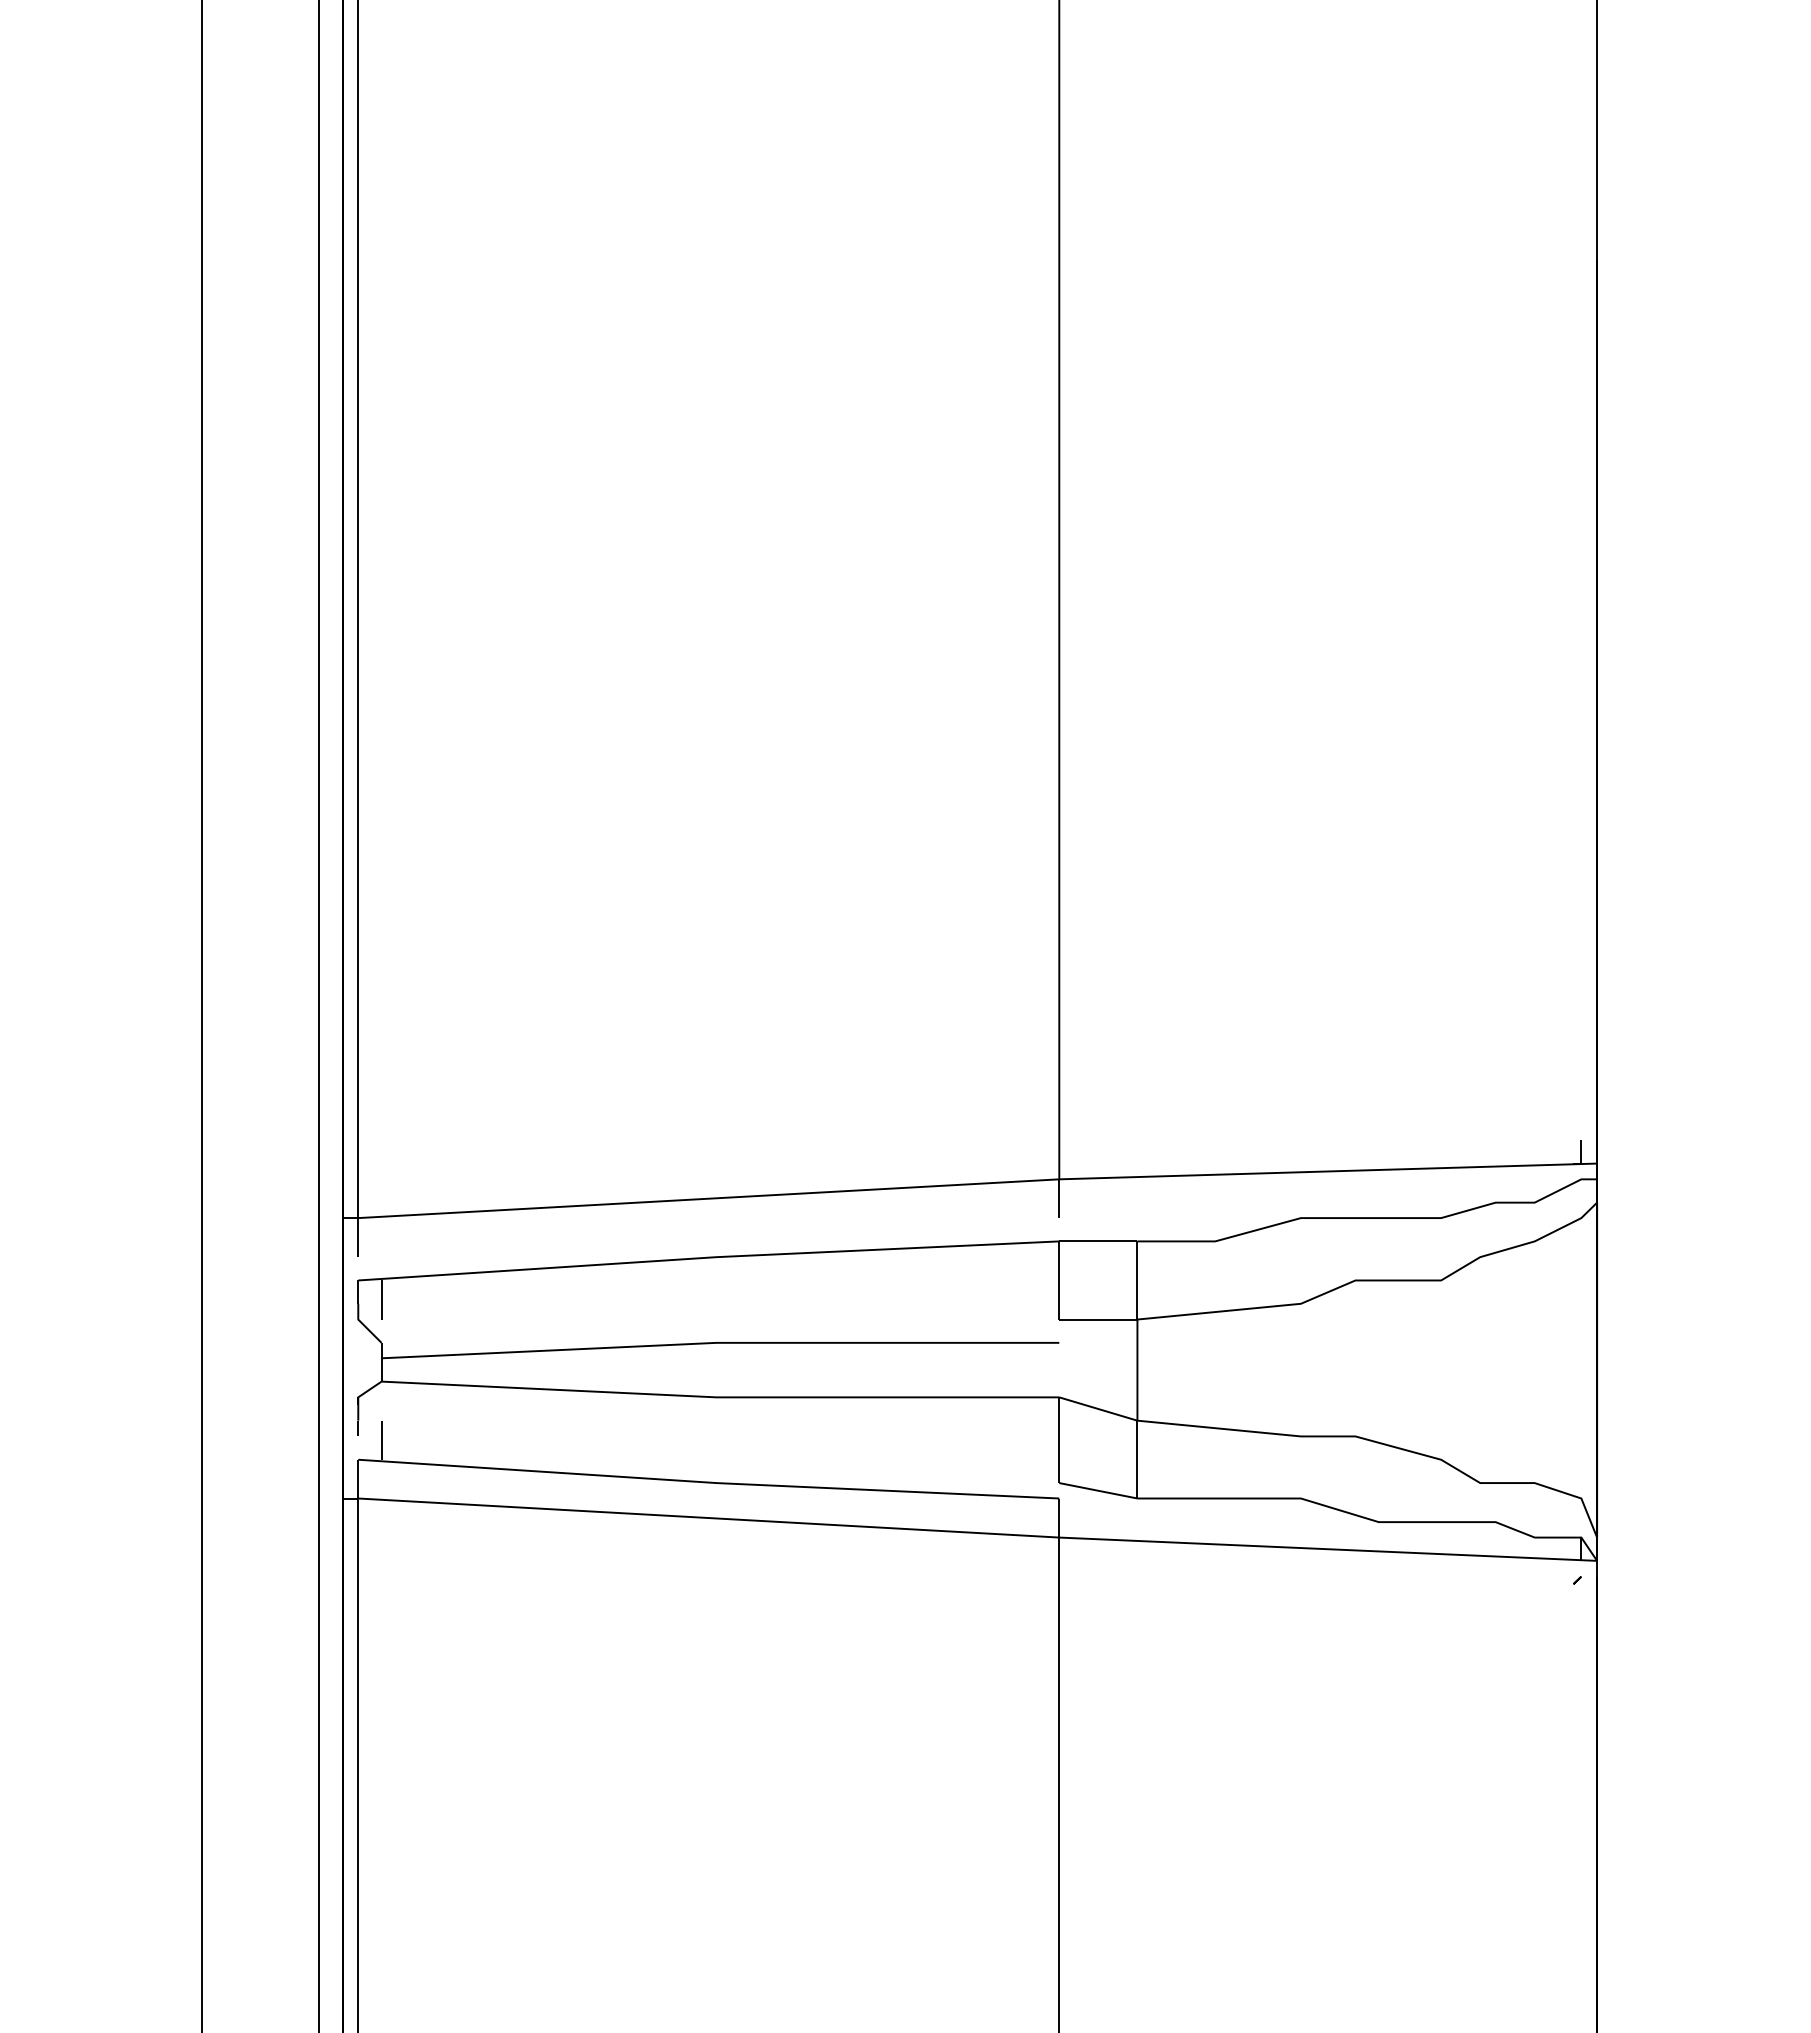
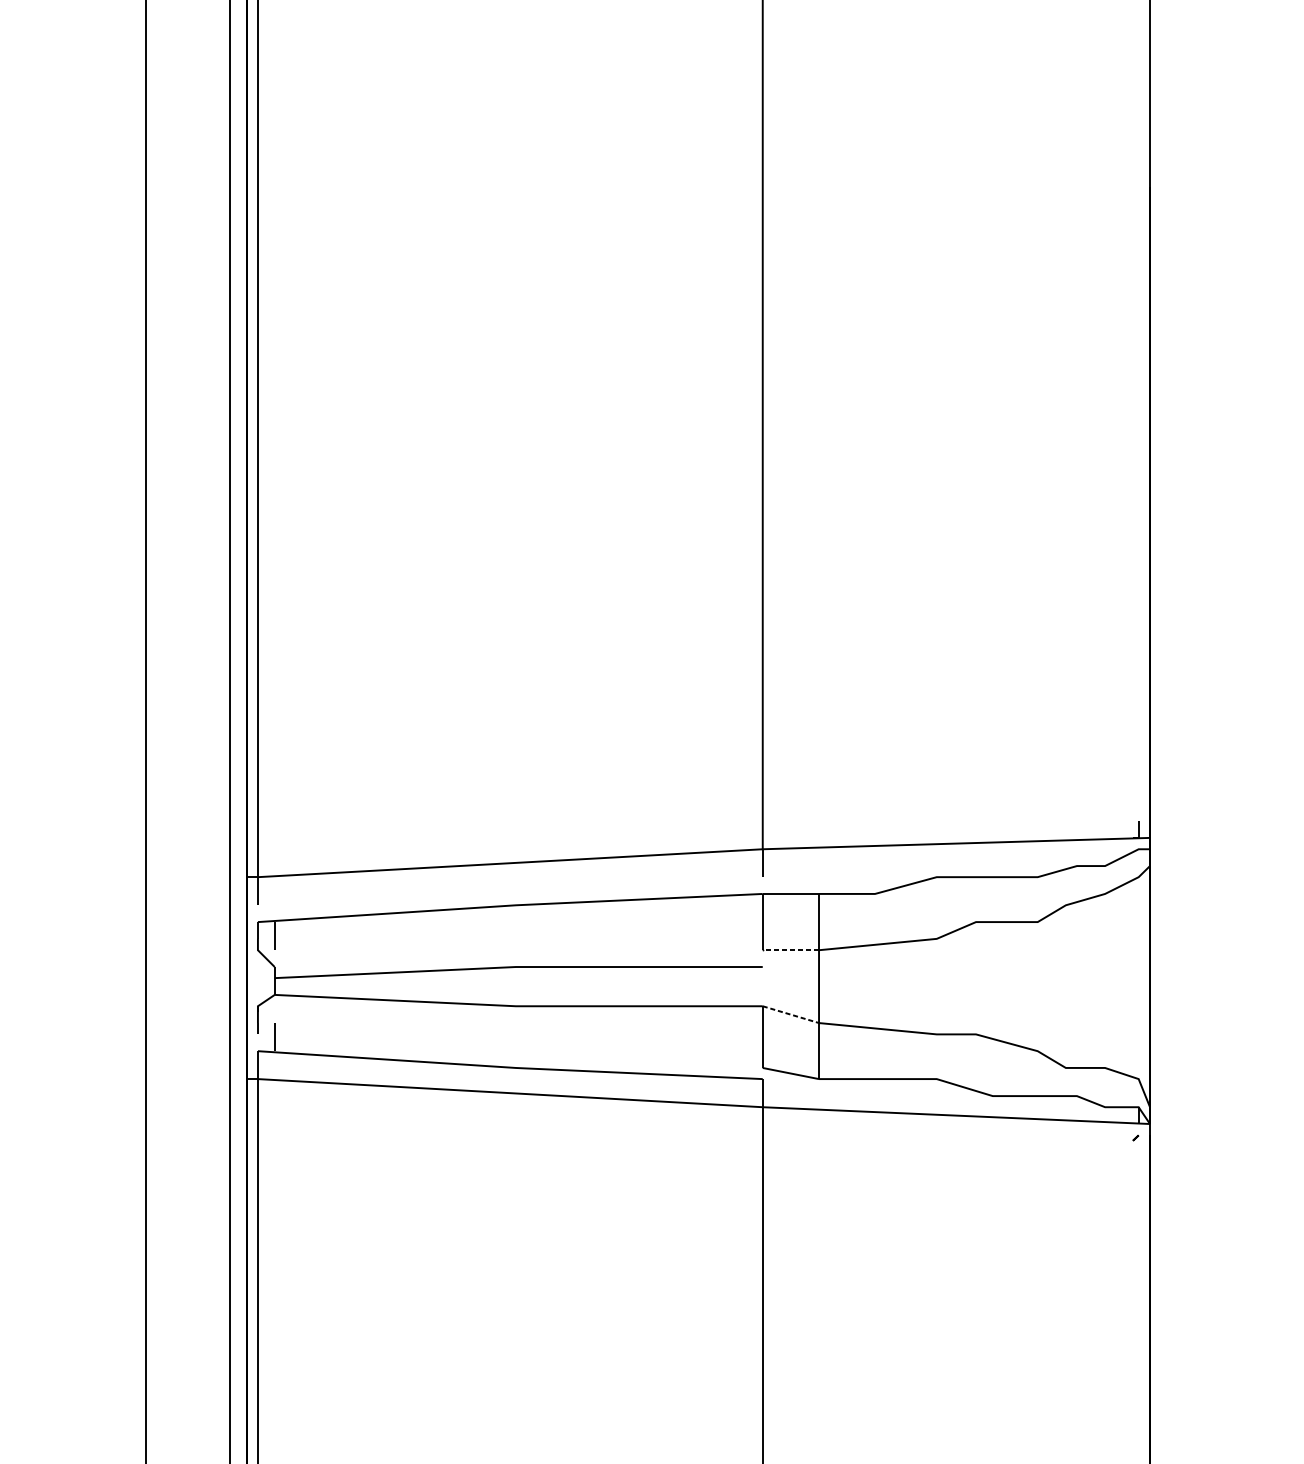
line: (1097, 1319) -> (790, 950), solid -> dashed
line: (1099, 1409) -> (791, 1014), solid -> dashed

